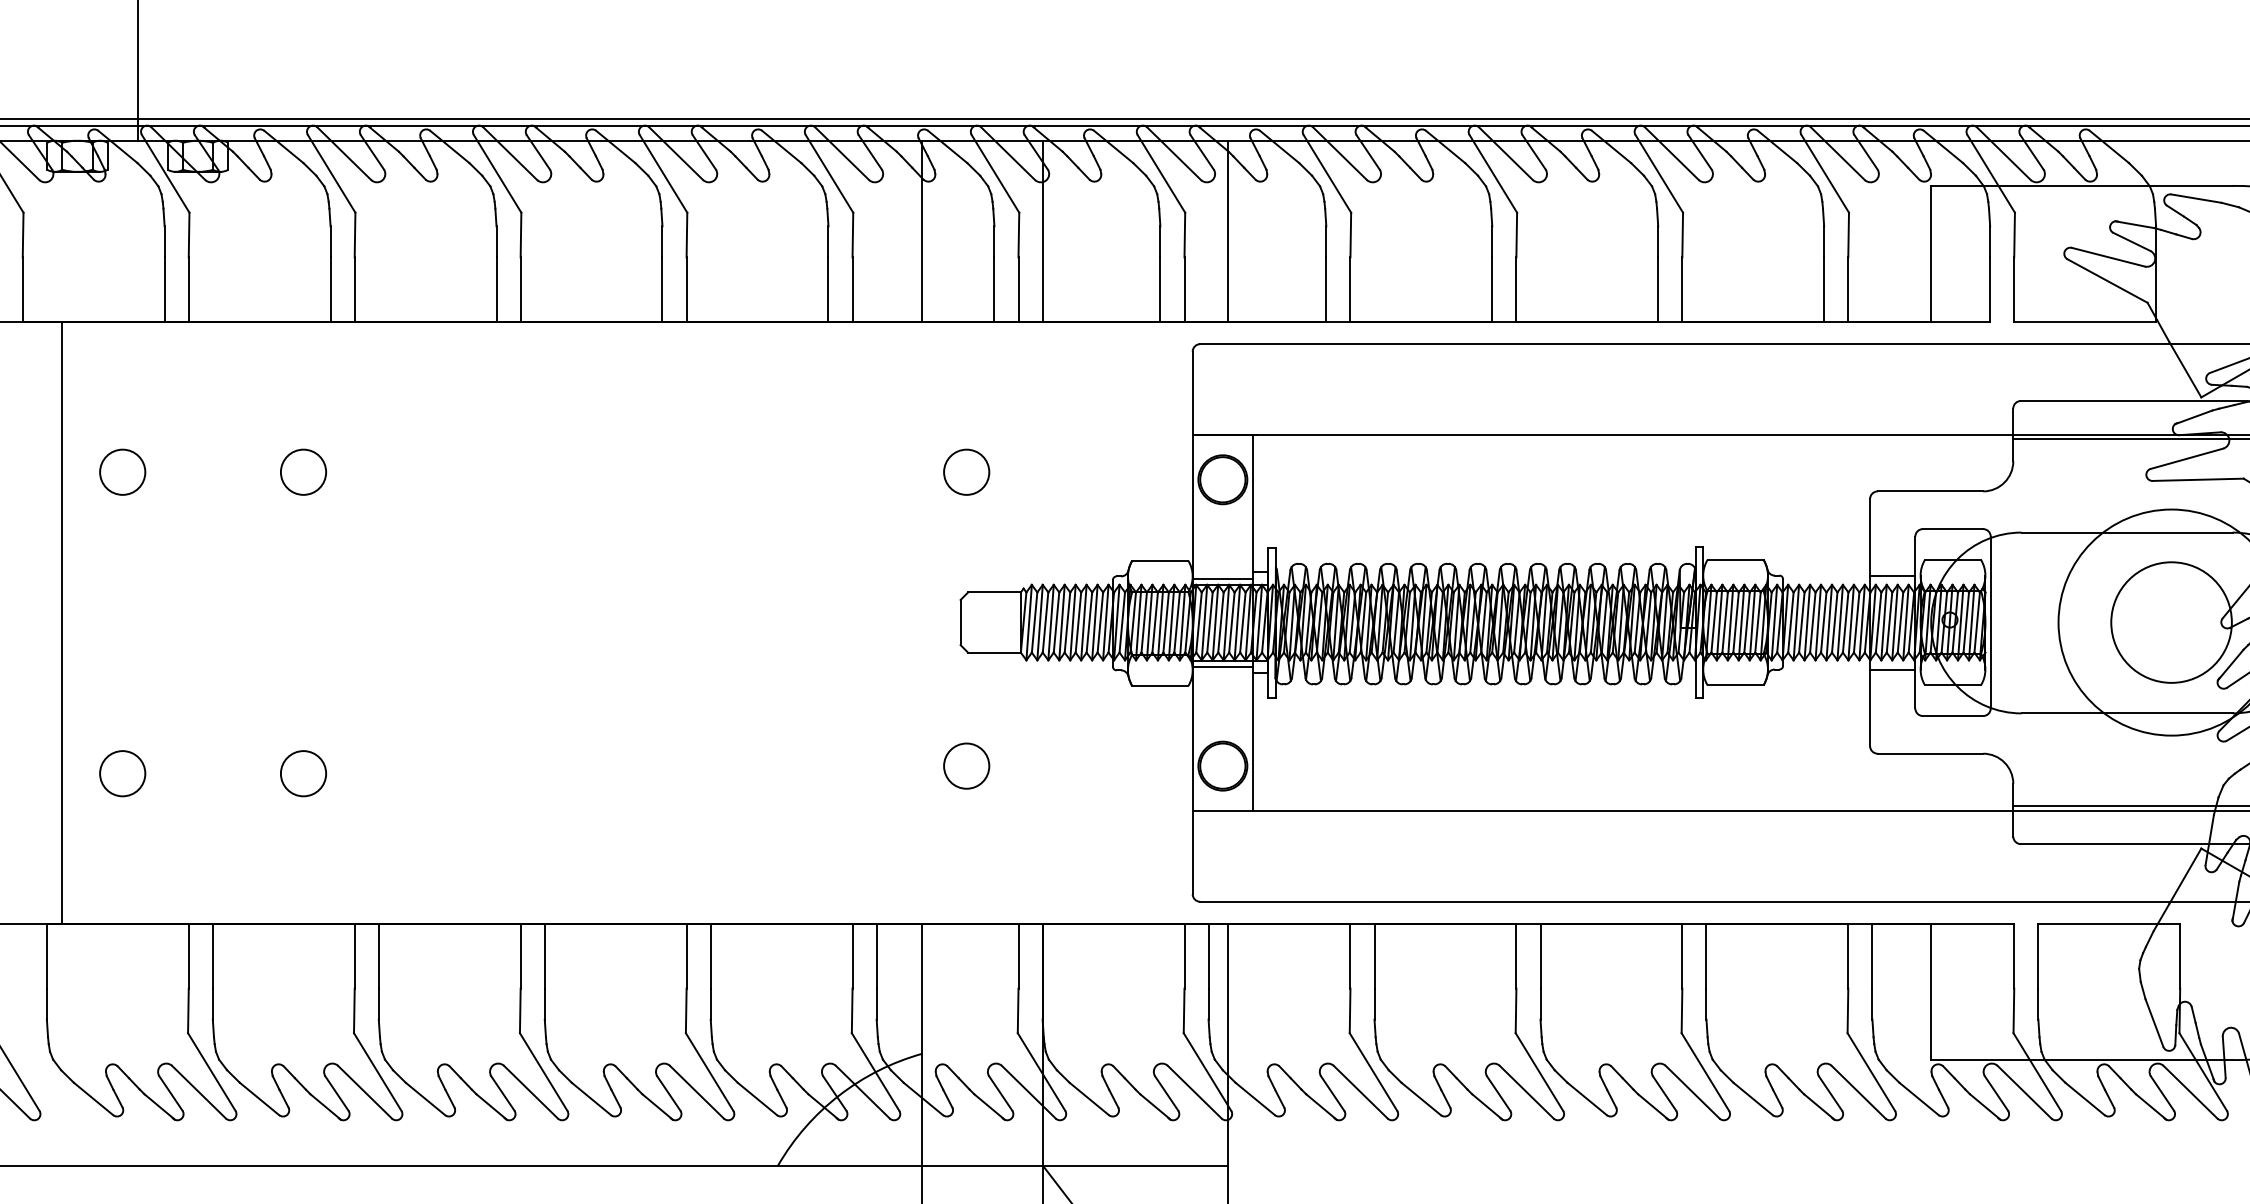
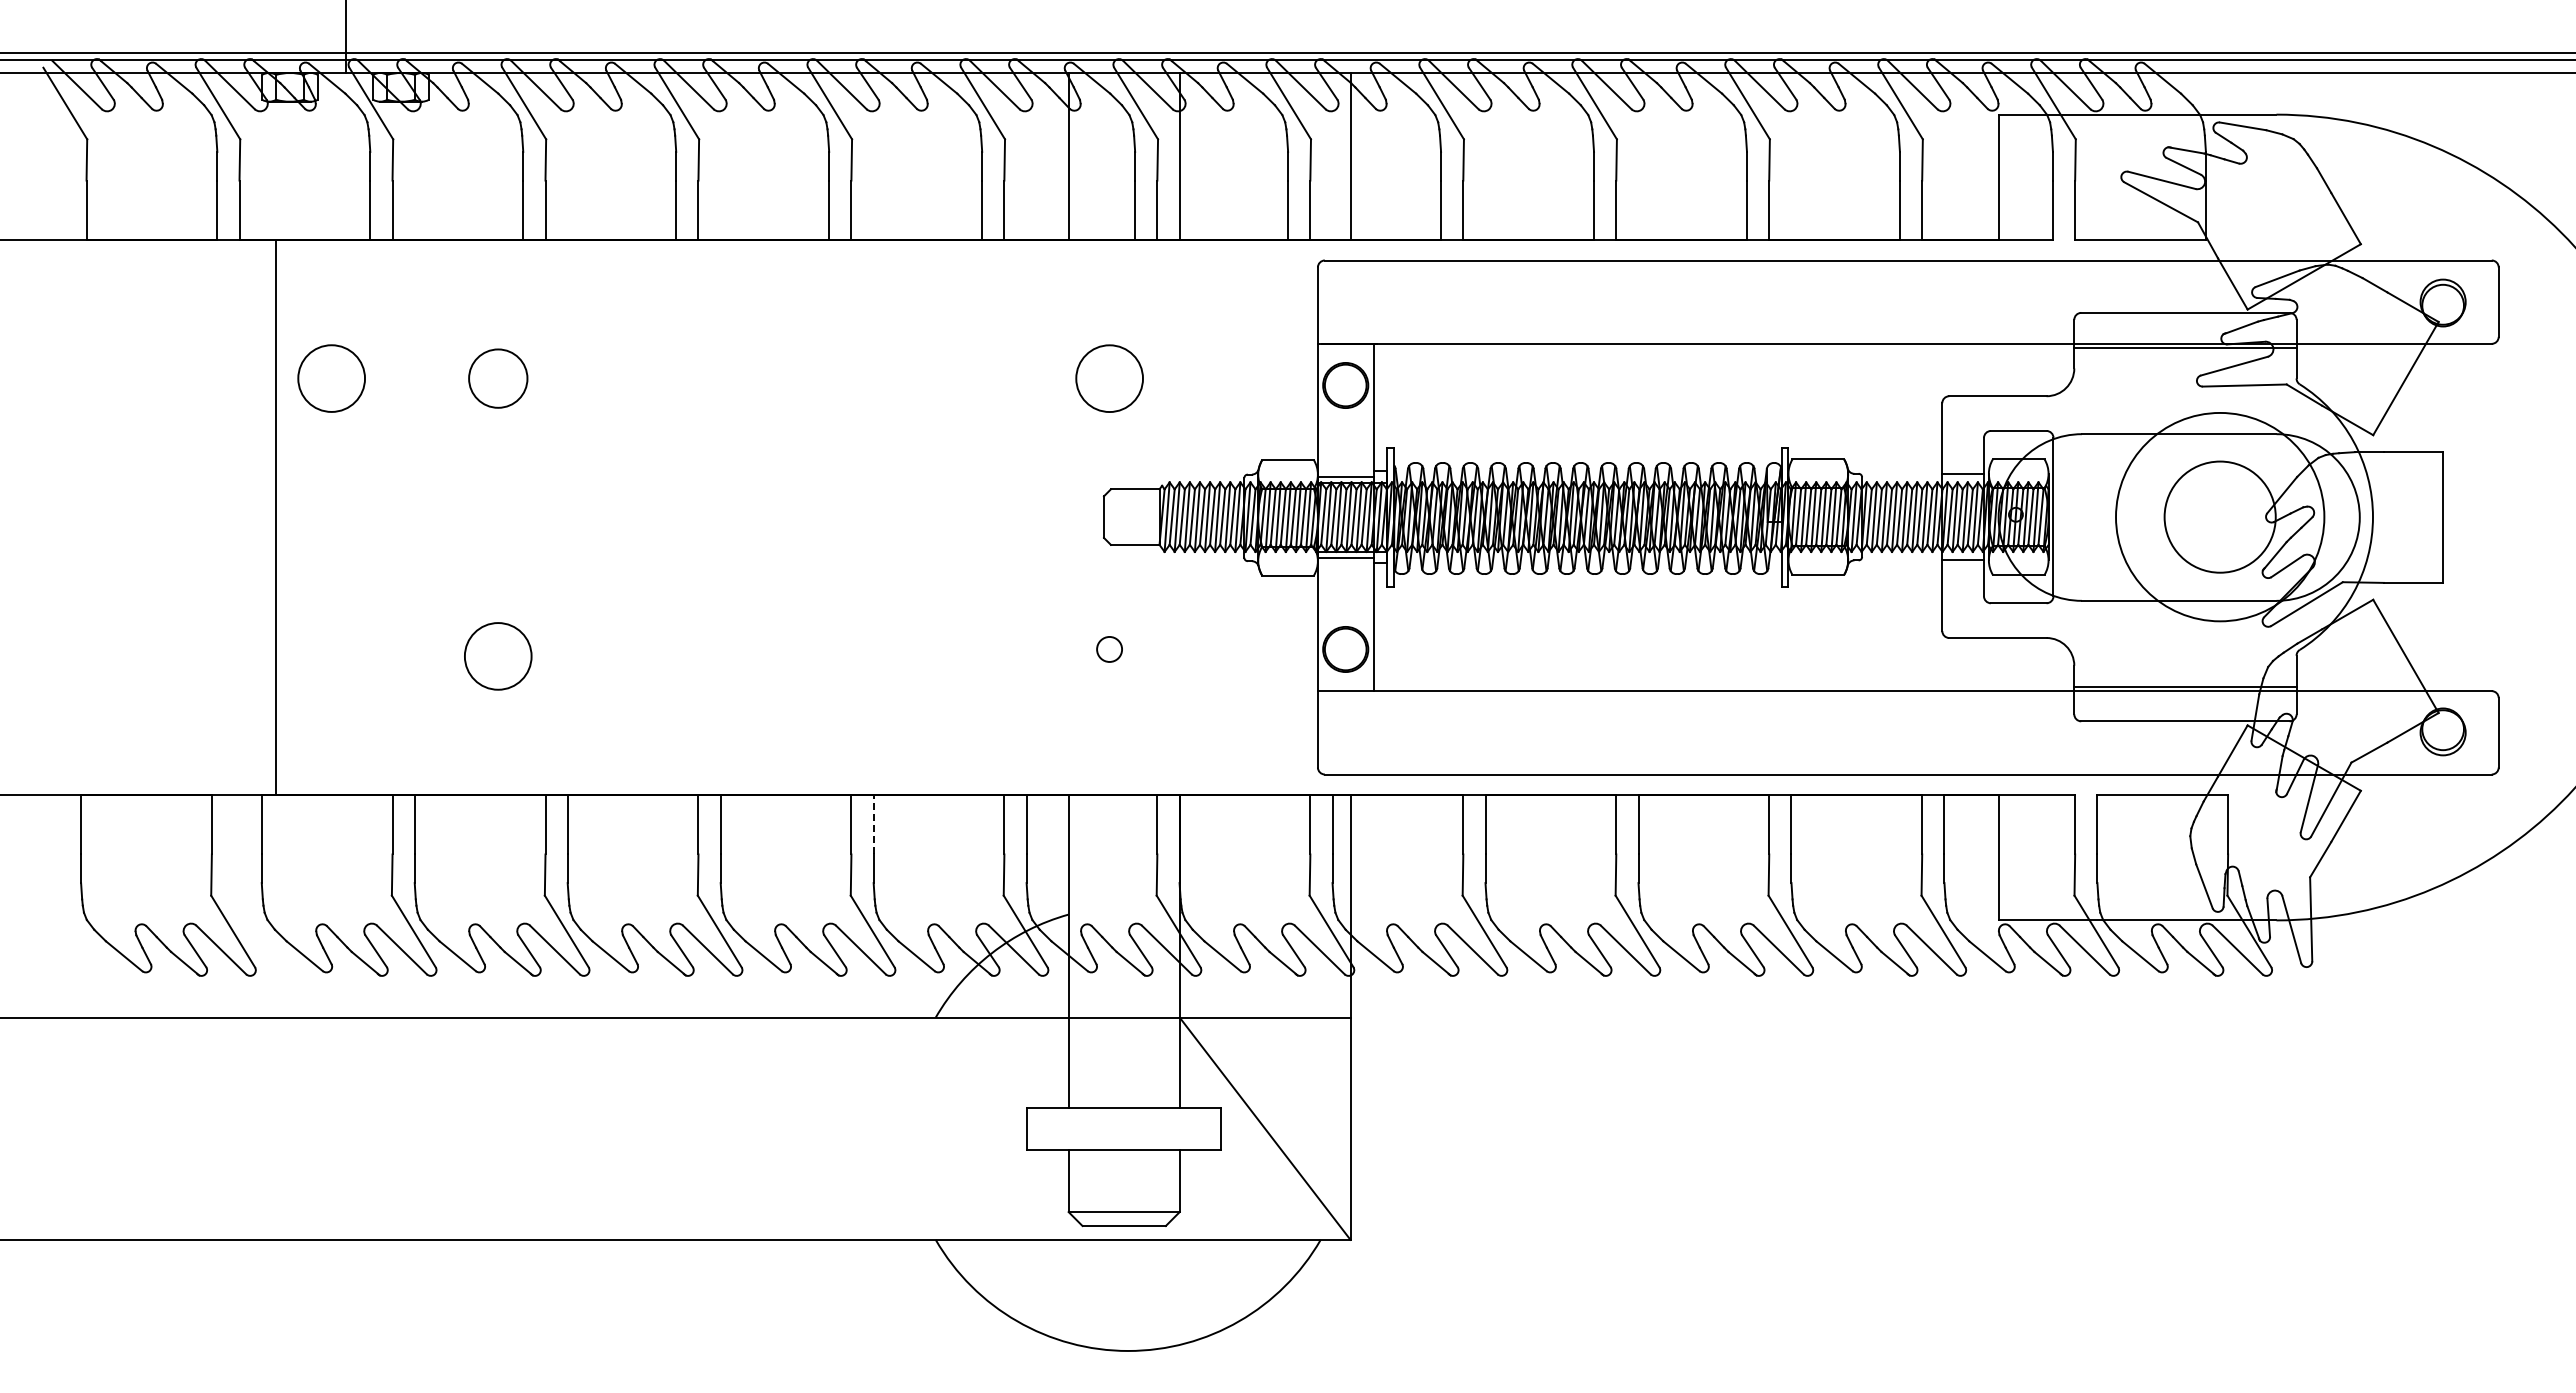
circle: (122, 472) -> (331, 378), size x1.6
circle: (303, 472) -> (498, 378), size x1.4
circle: (966, 472) -> (1109, 378), size x1.6
circle: (966, 766) -> (1109, 649), size x0.6
circle: (122, 773) -> (331, 656), removed
circle: (303, 773) -> (498, 656), size x1.6
line: (710, 956) -> (873, 824), solid -> dashed

